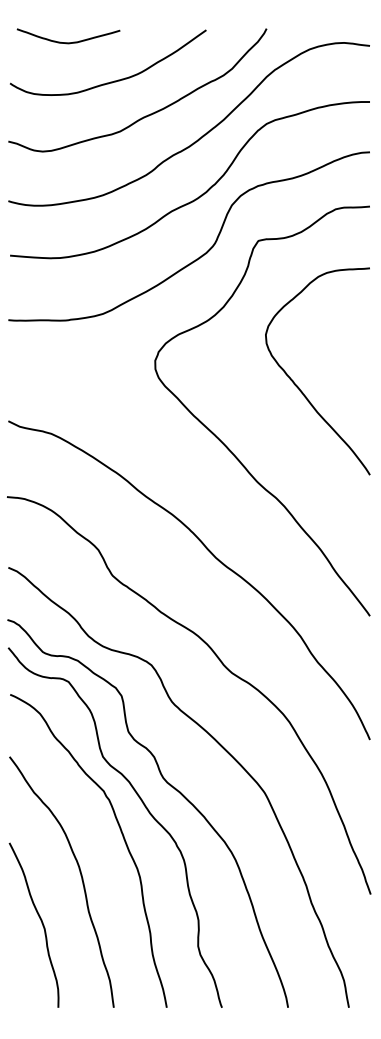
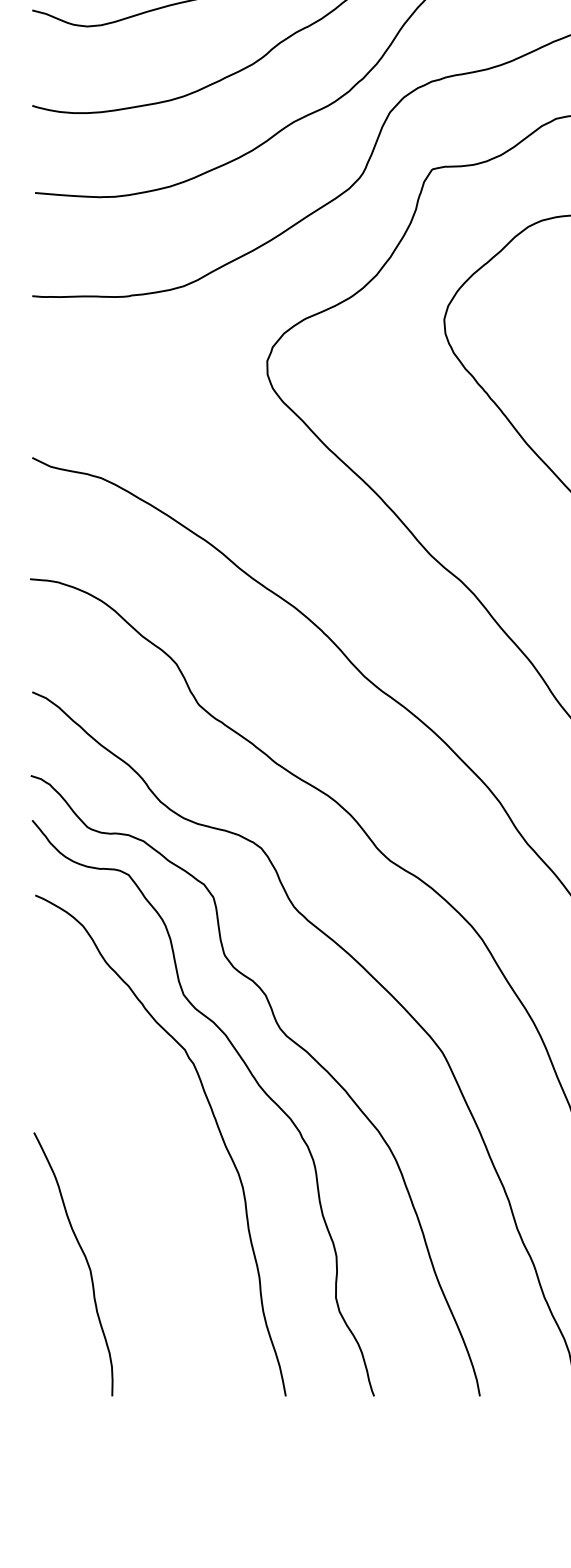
curve: (80, 876) -> (147, 1186), removed

